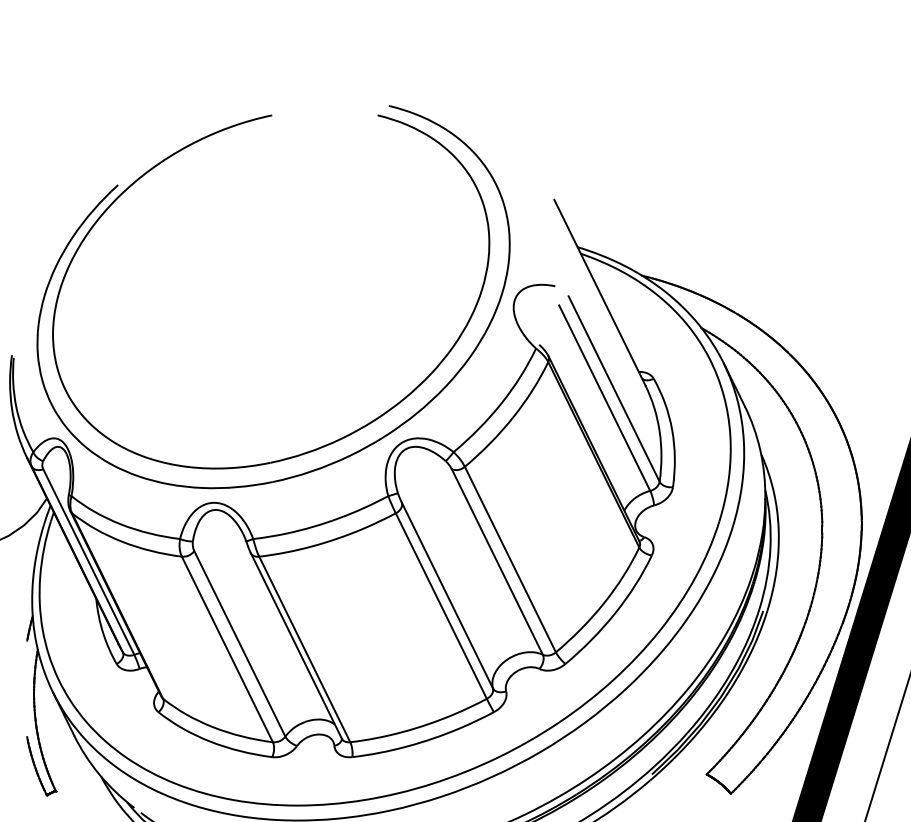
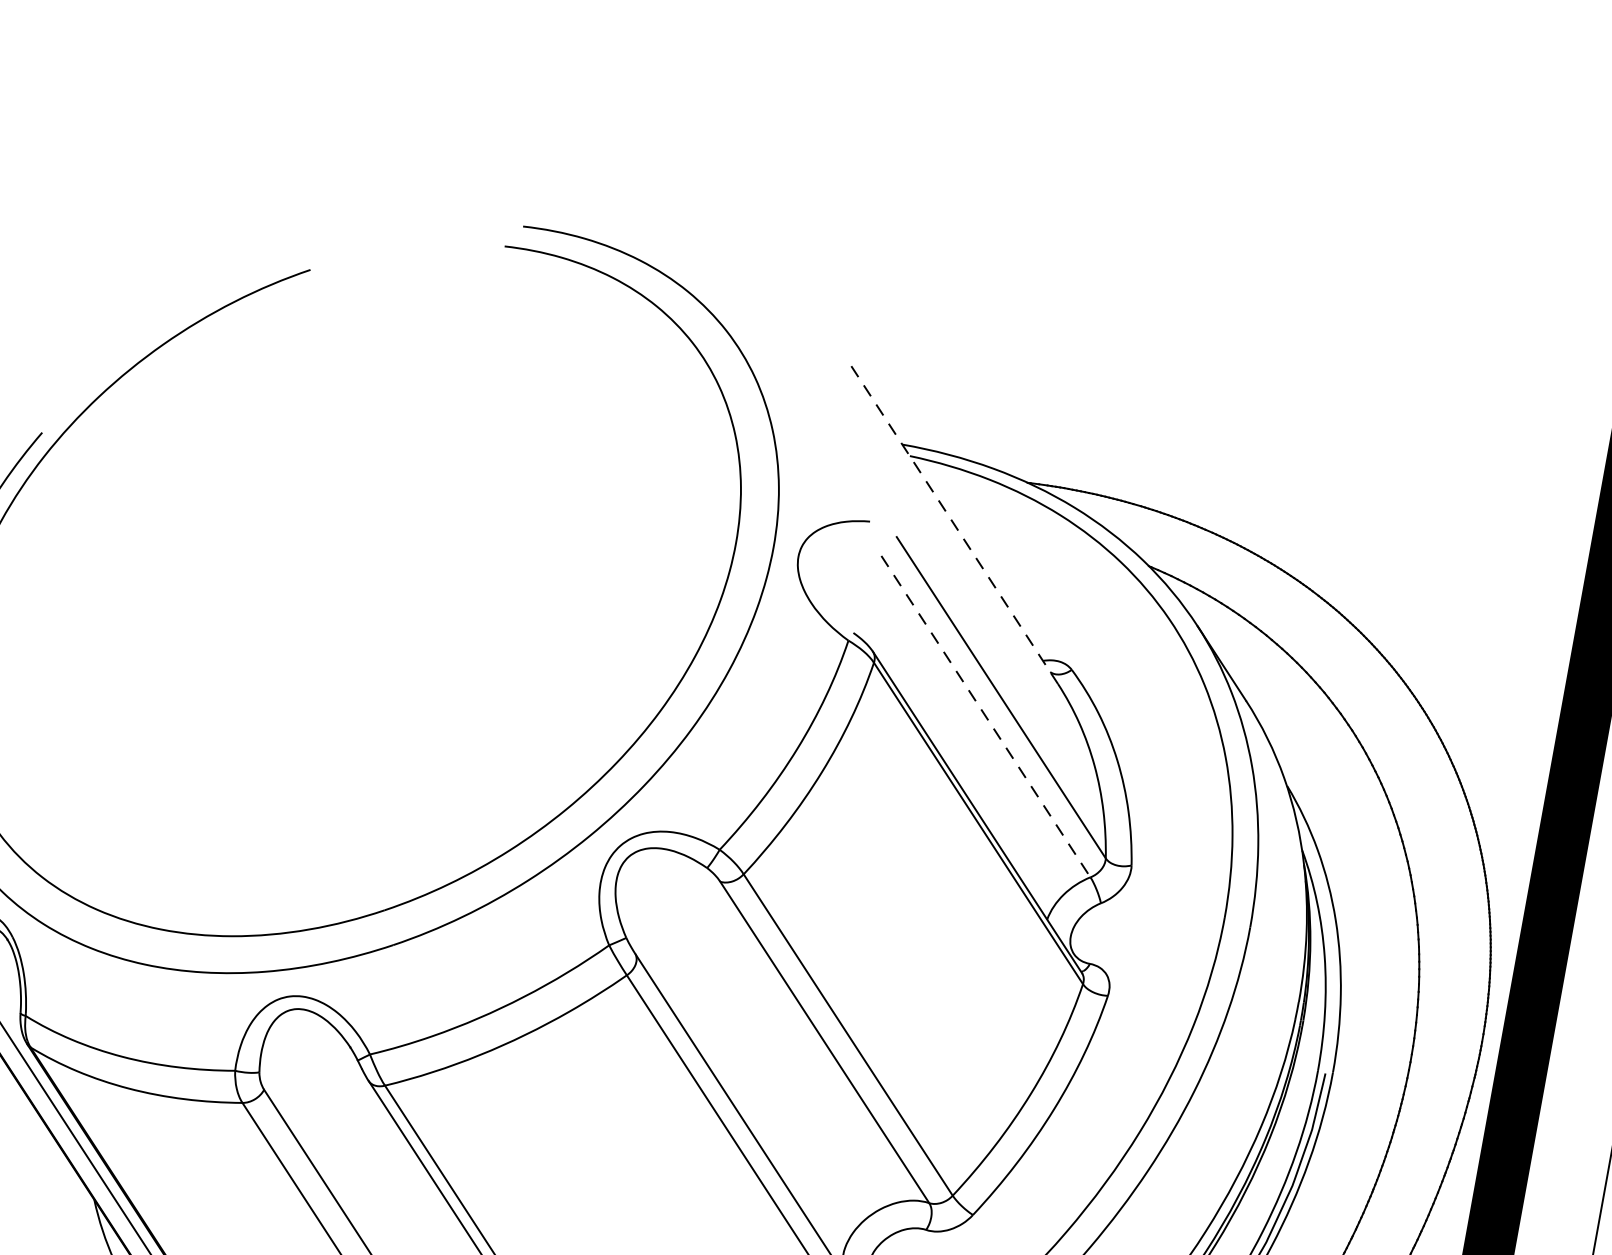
line: (599, 292) -> (952, 523), solid -> dashed
line: (604, 398) -> (985, 717), solid -> dashed

